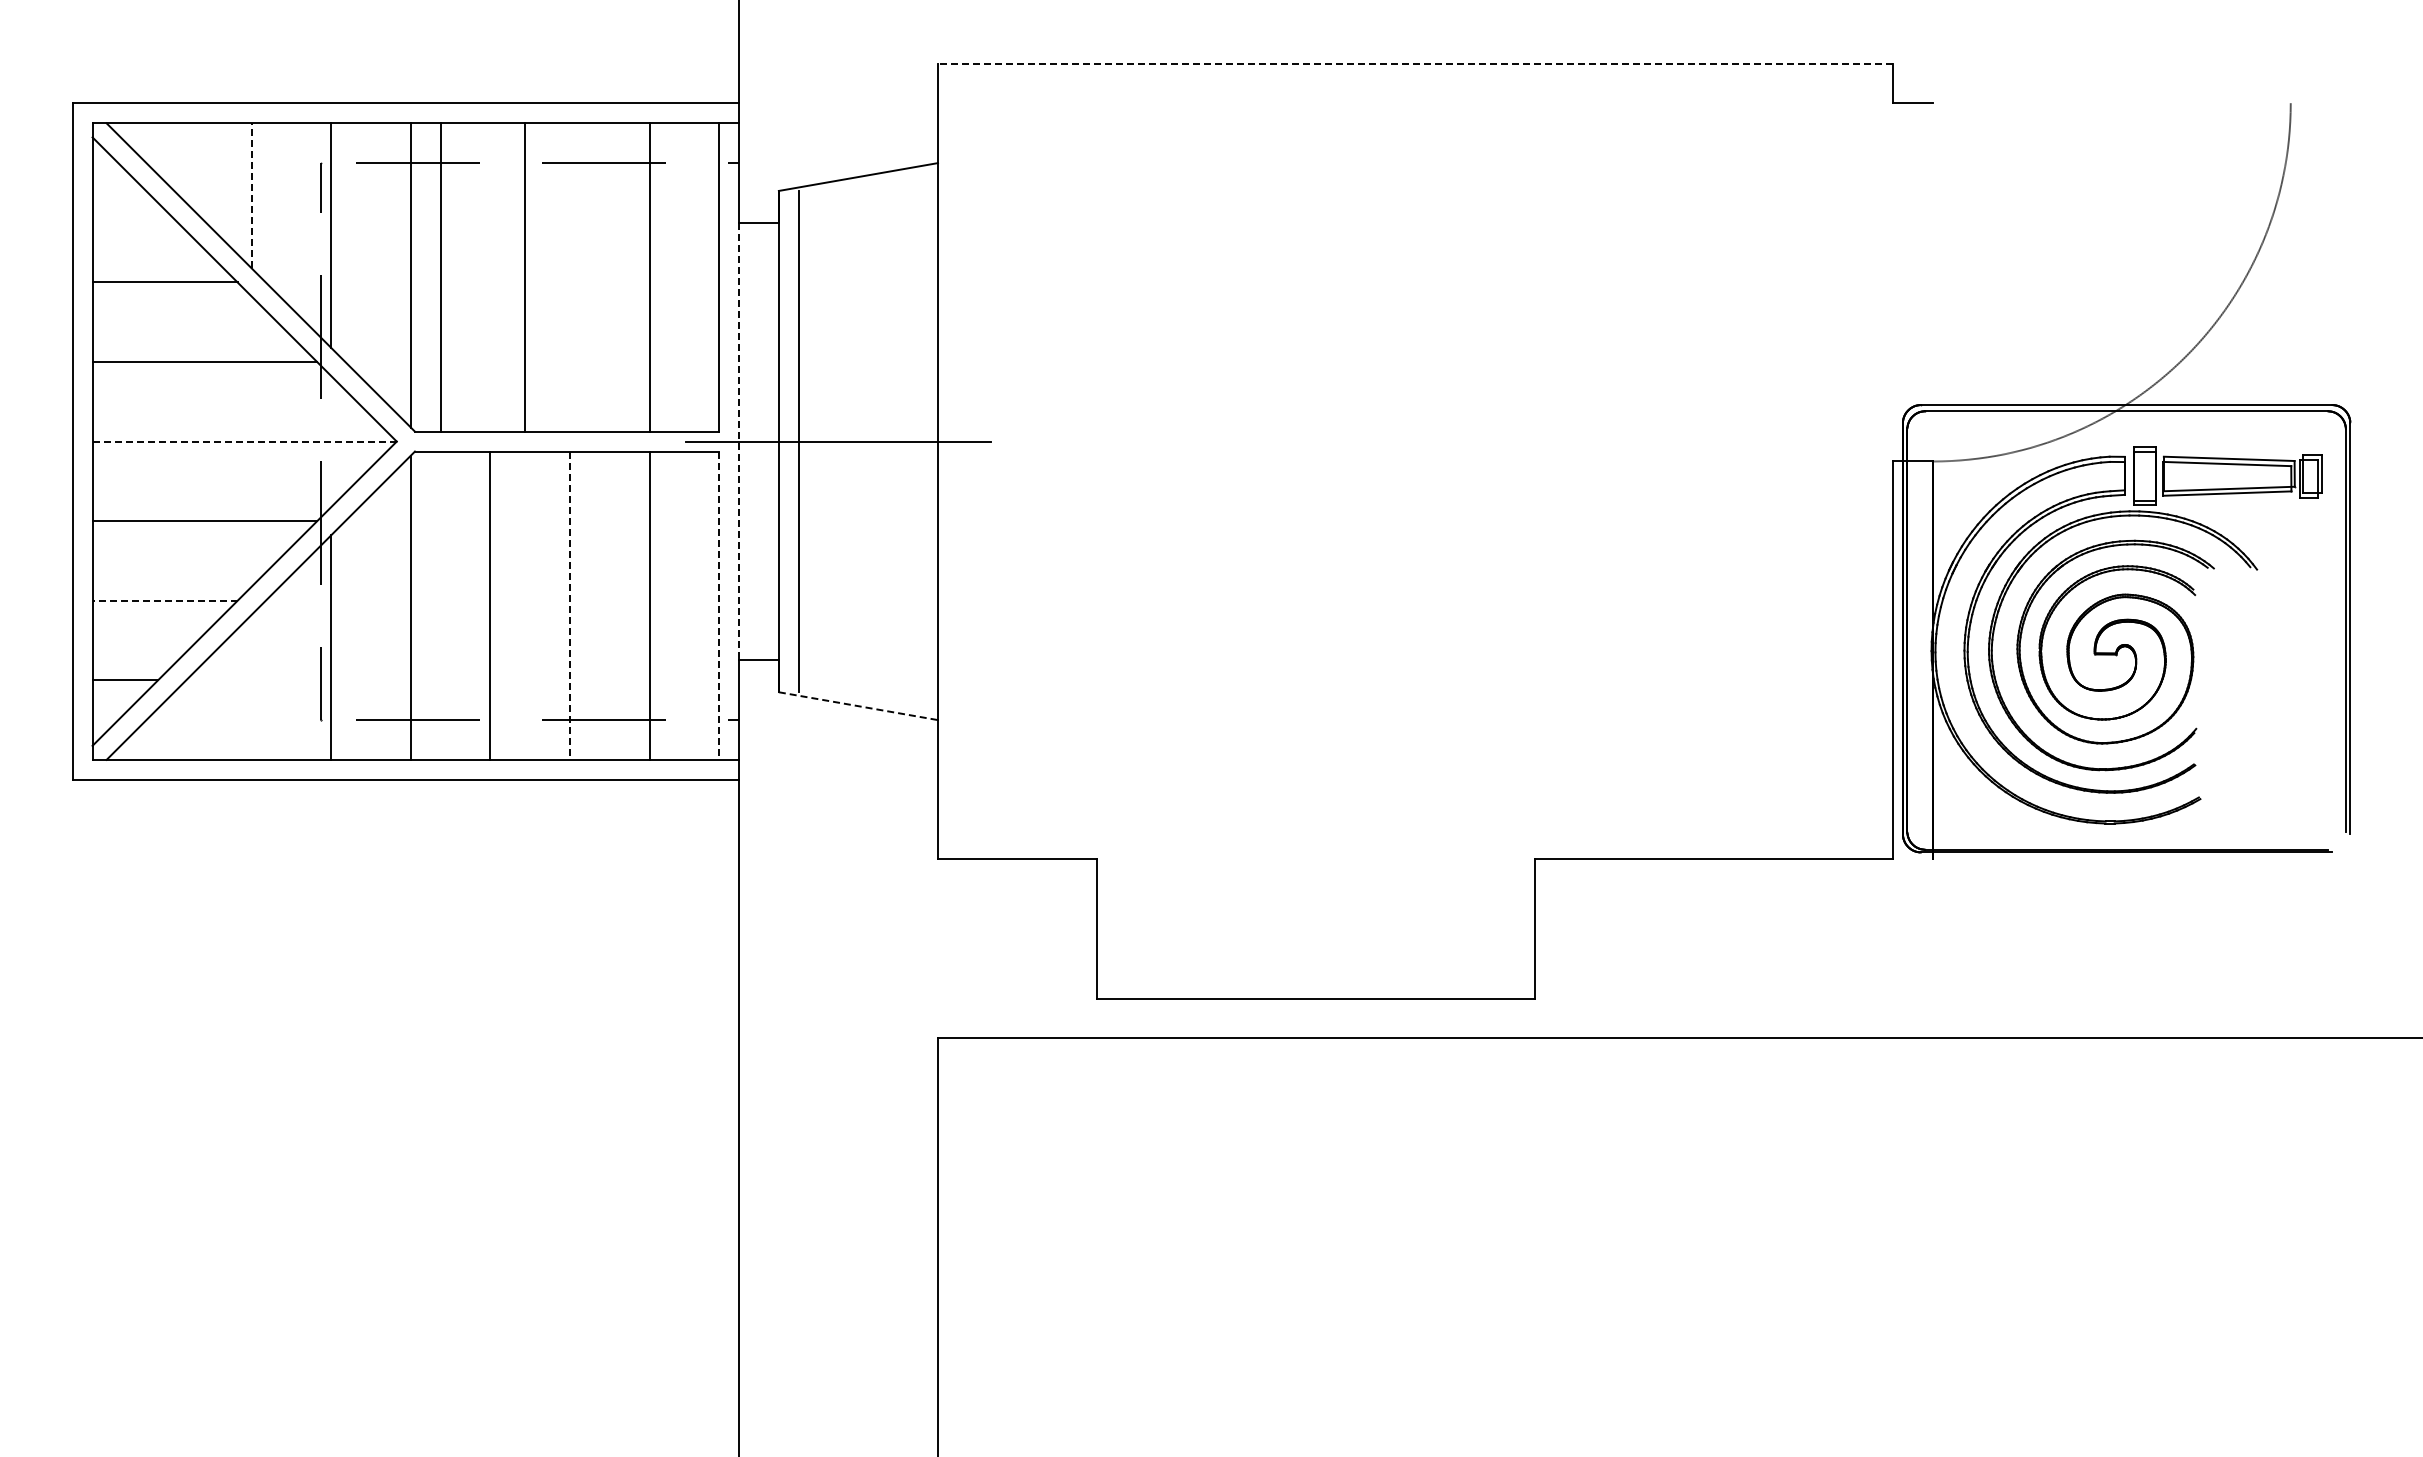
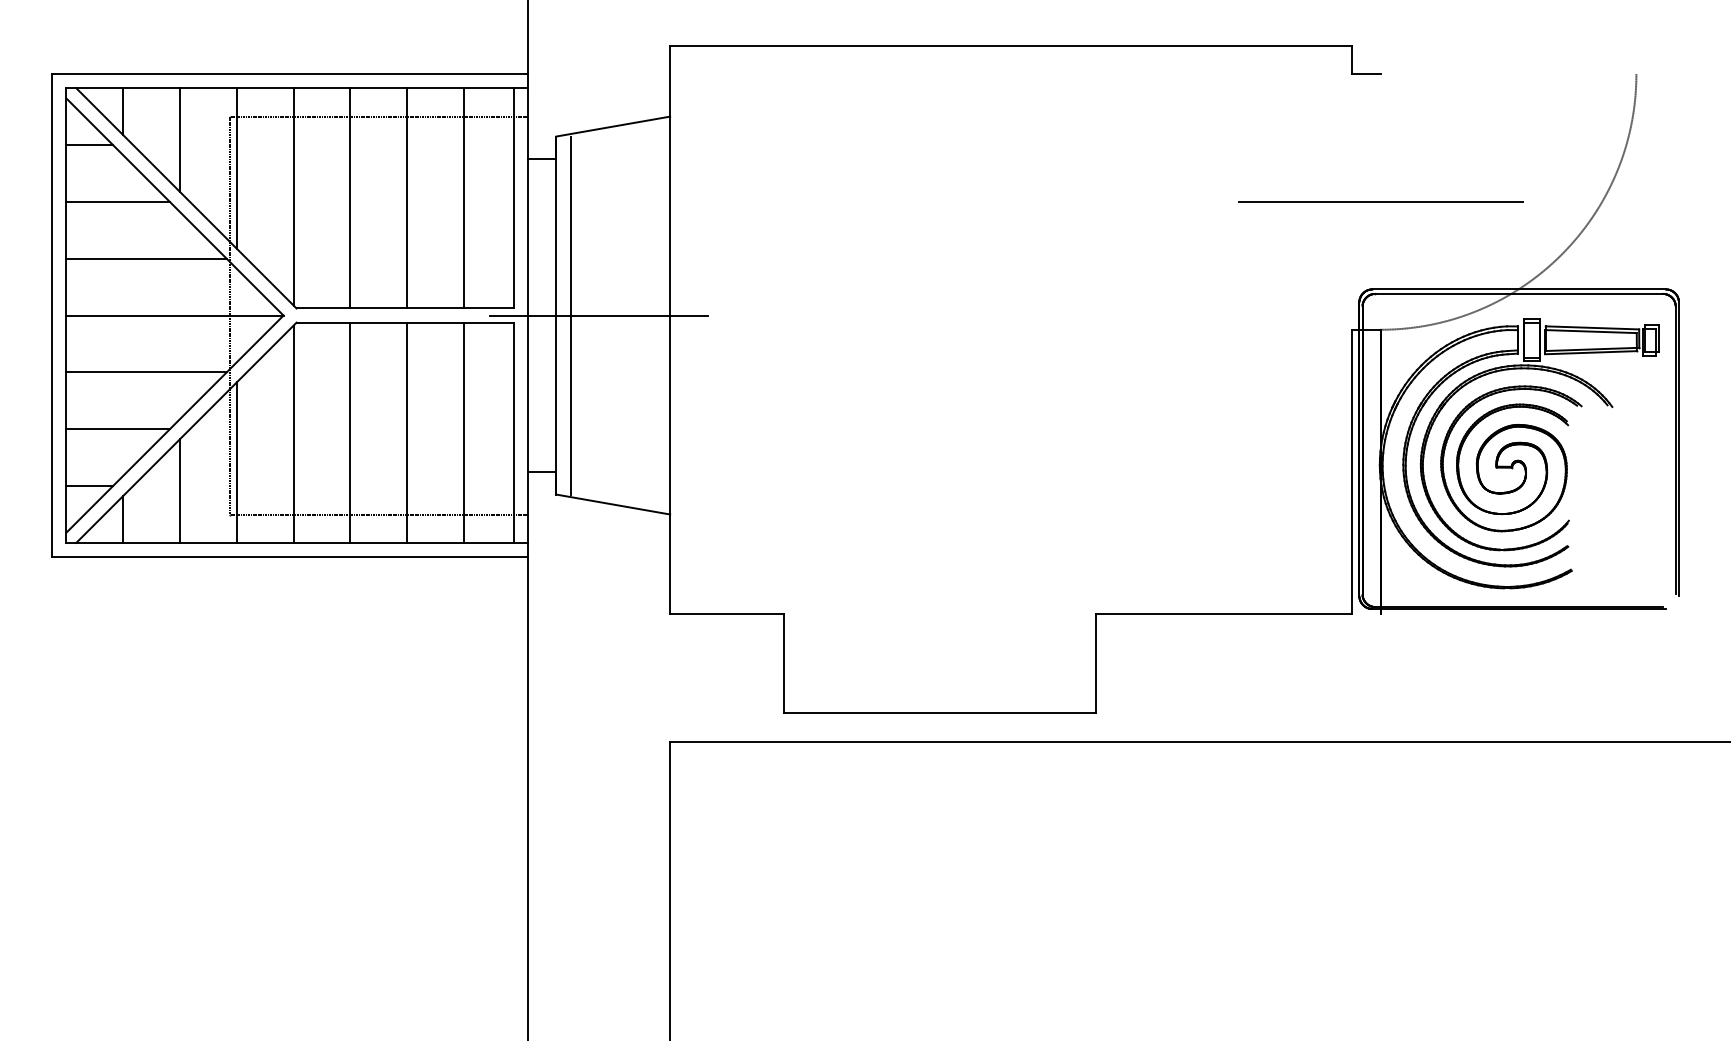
line: (1414, 63) -> (1010, 45), dashed -> solid
line: (172, 155) -> (123, 111), added
line: (251, 195) -> (179, 139), dashed -> solid
line: (125, 202) -> (89, 144), added
line: (441, 277) -> (350, 198), moved
line: (525, 277) -> (407, 198), moved
line: (1932, 281) -> (1380, 201), added
line: (244, 441) -> (174, 315), dashed -> solid
line: (739, 441) -> (528, 315), dashed -> solid
line: (165, 600) -> (118, 429), dashed -> solid
line: (570, 606) -> (407, 433), dashed -> solid
line: (719, 606) -> (514, 433), dashed -> solid
line: (251, 686) -> (179, 490), added
line: (858, 706) -> (613, 504), dashed -> solid
line: (172, 726) -> (123, 519), added

